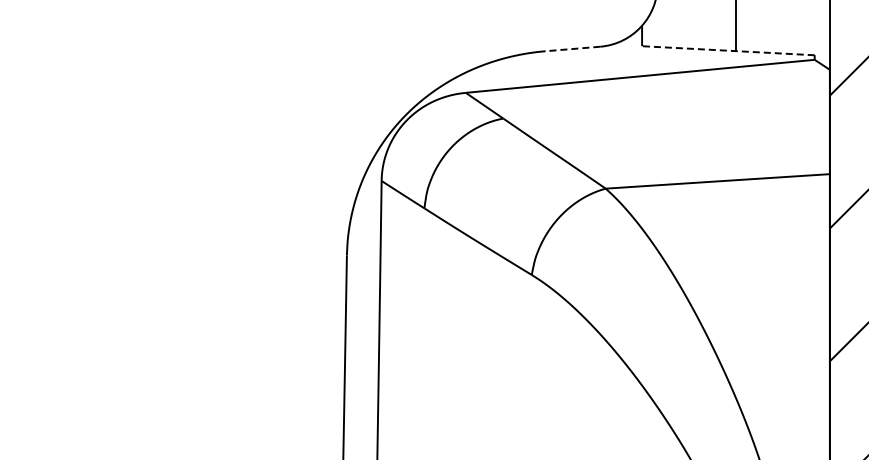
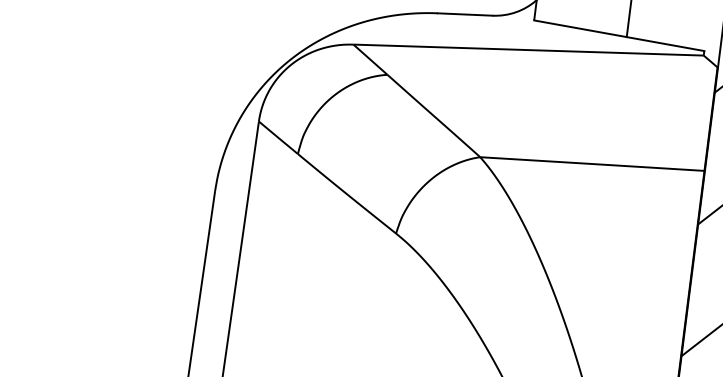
line: (572, 49) -> (464, 14), dashed -> solid
line: (727, 50) -> (618, 35), dashed -> solid

